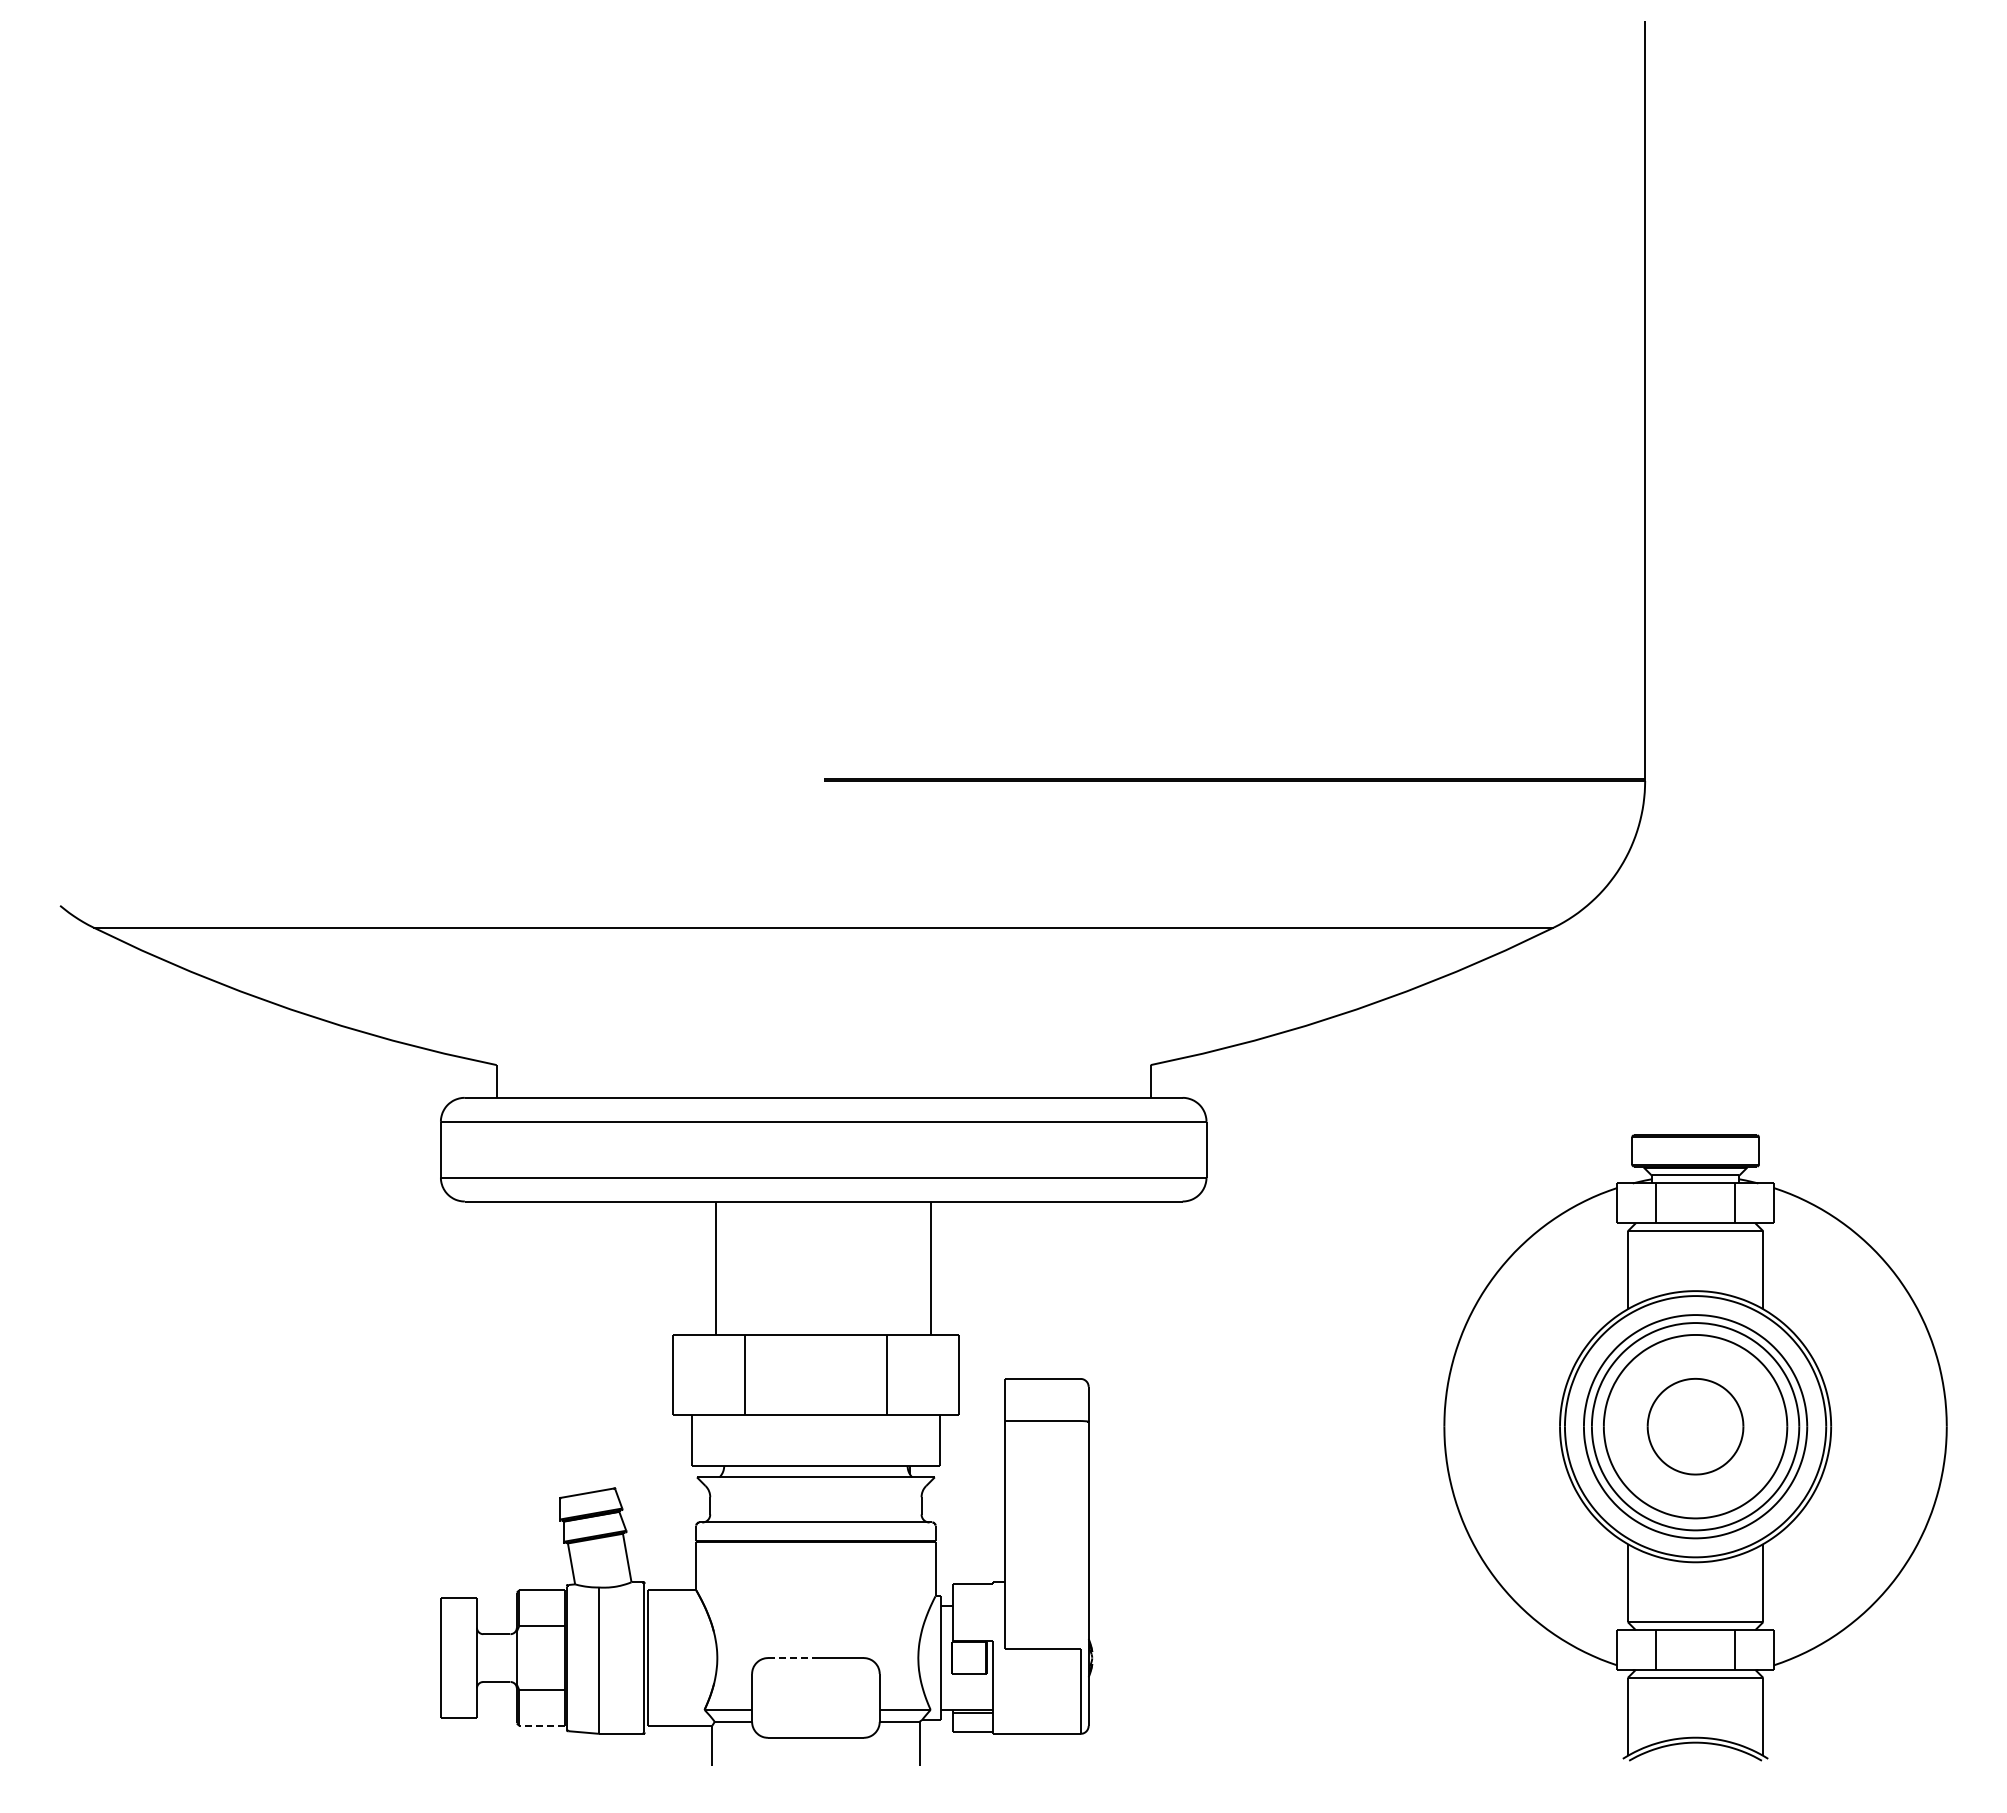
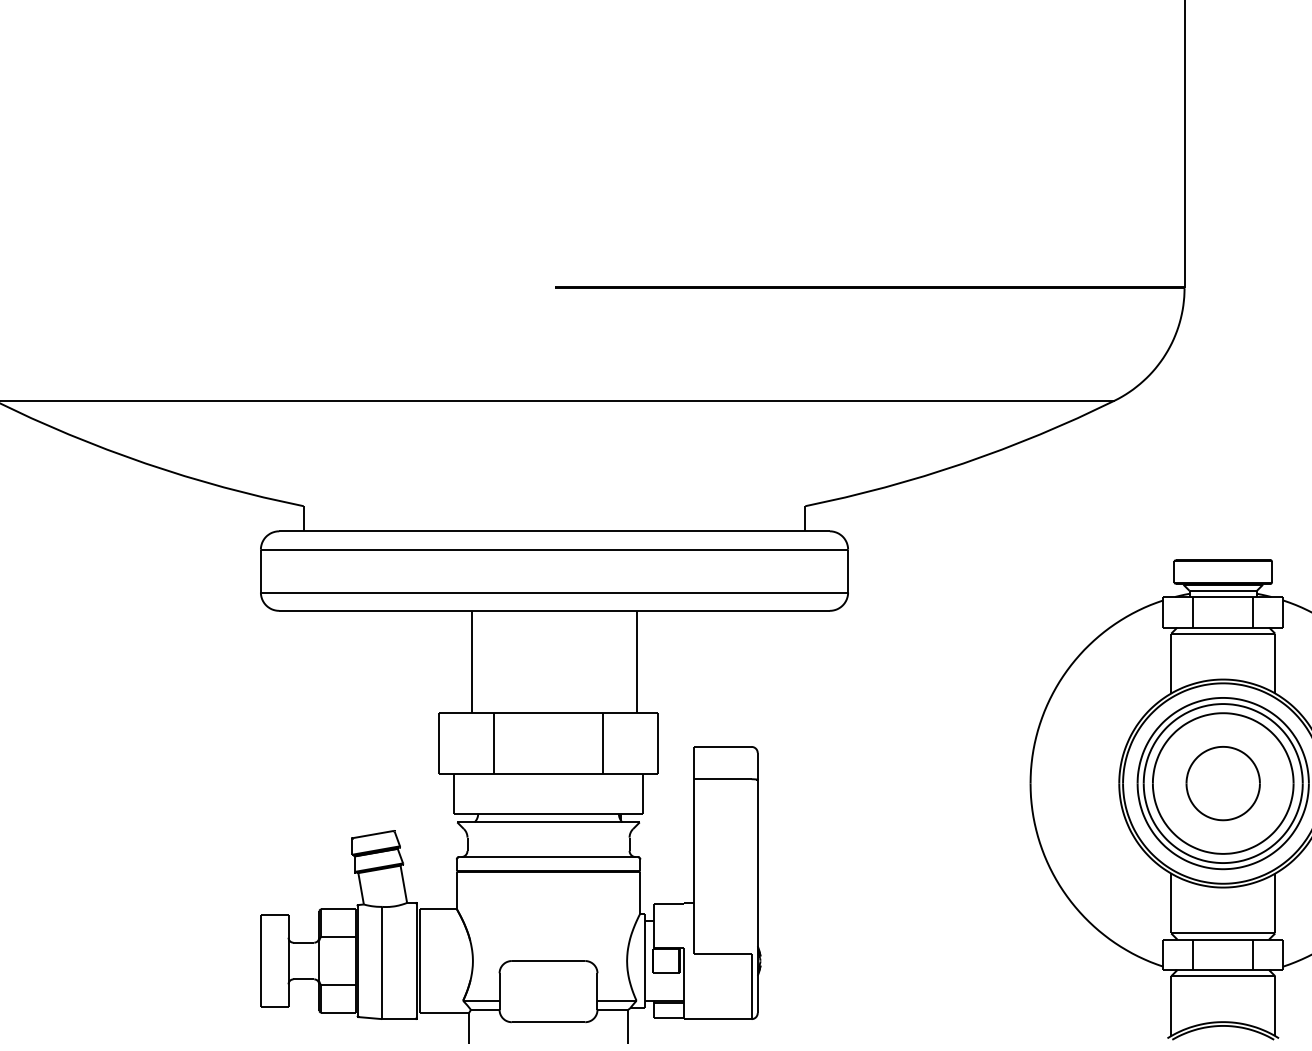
line: (791, 1658) -> (529, 961), dashed -> solid
line: (541, 1725) -> (338, 1012), dashed -> solid

